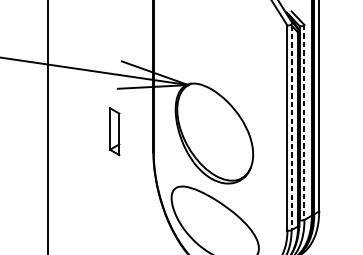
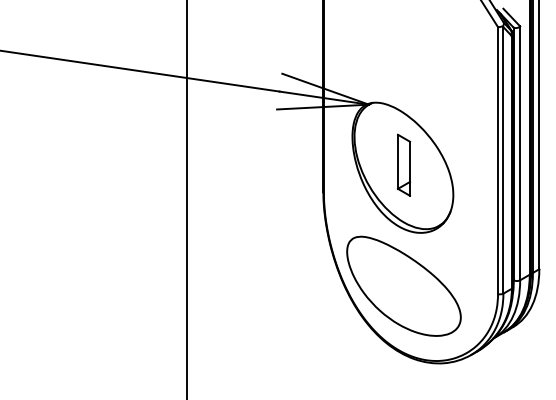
line: (304, 122) -> (520, 153), dashed -> solid
line: (291, 127) -> (503, 160), dashed -> solid
part: (114, 131) -> (403, 164), moved

